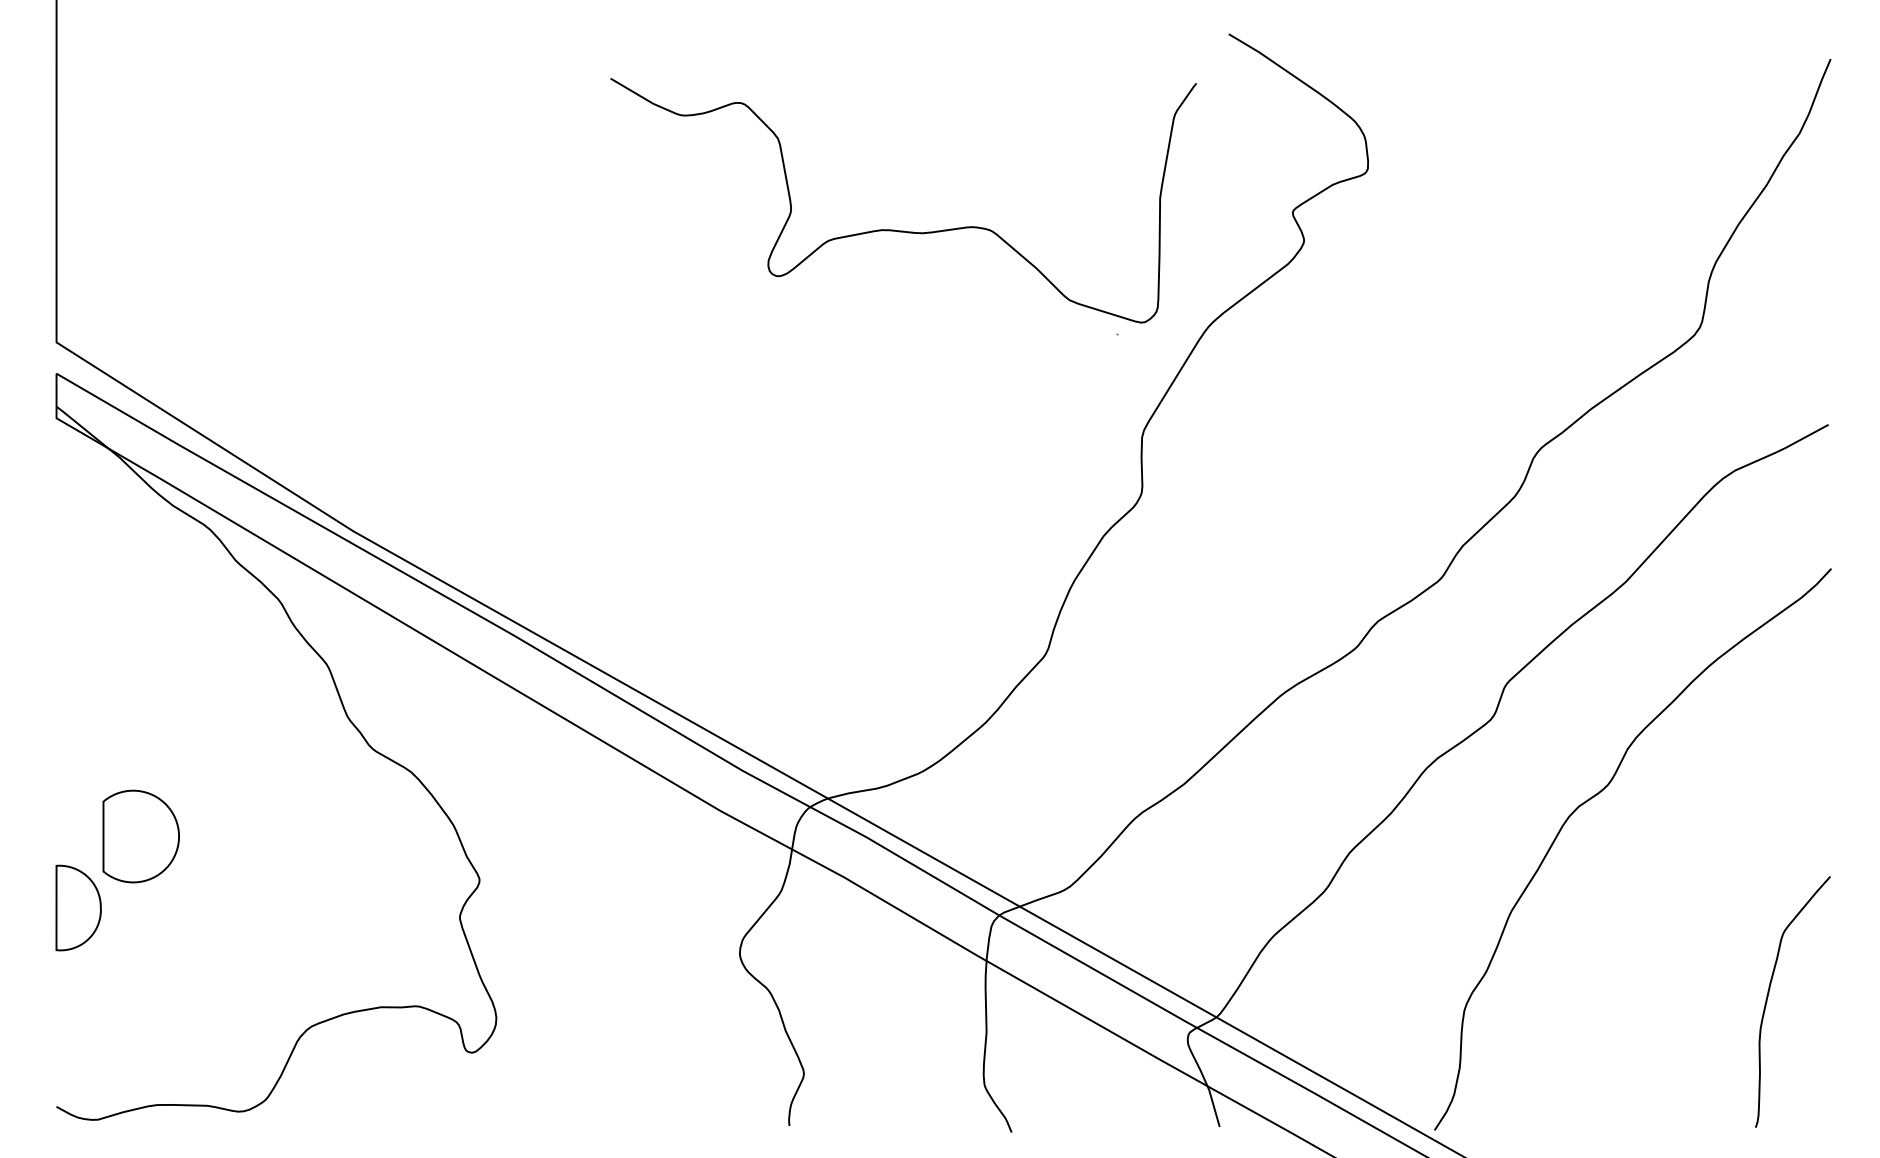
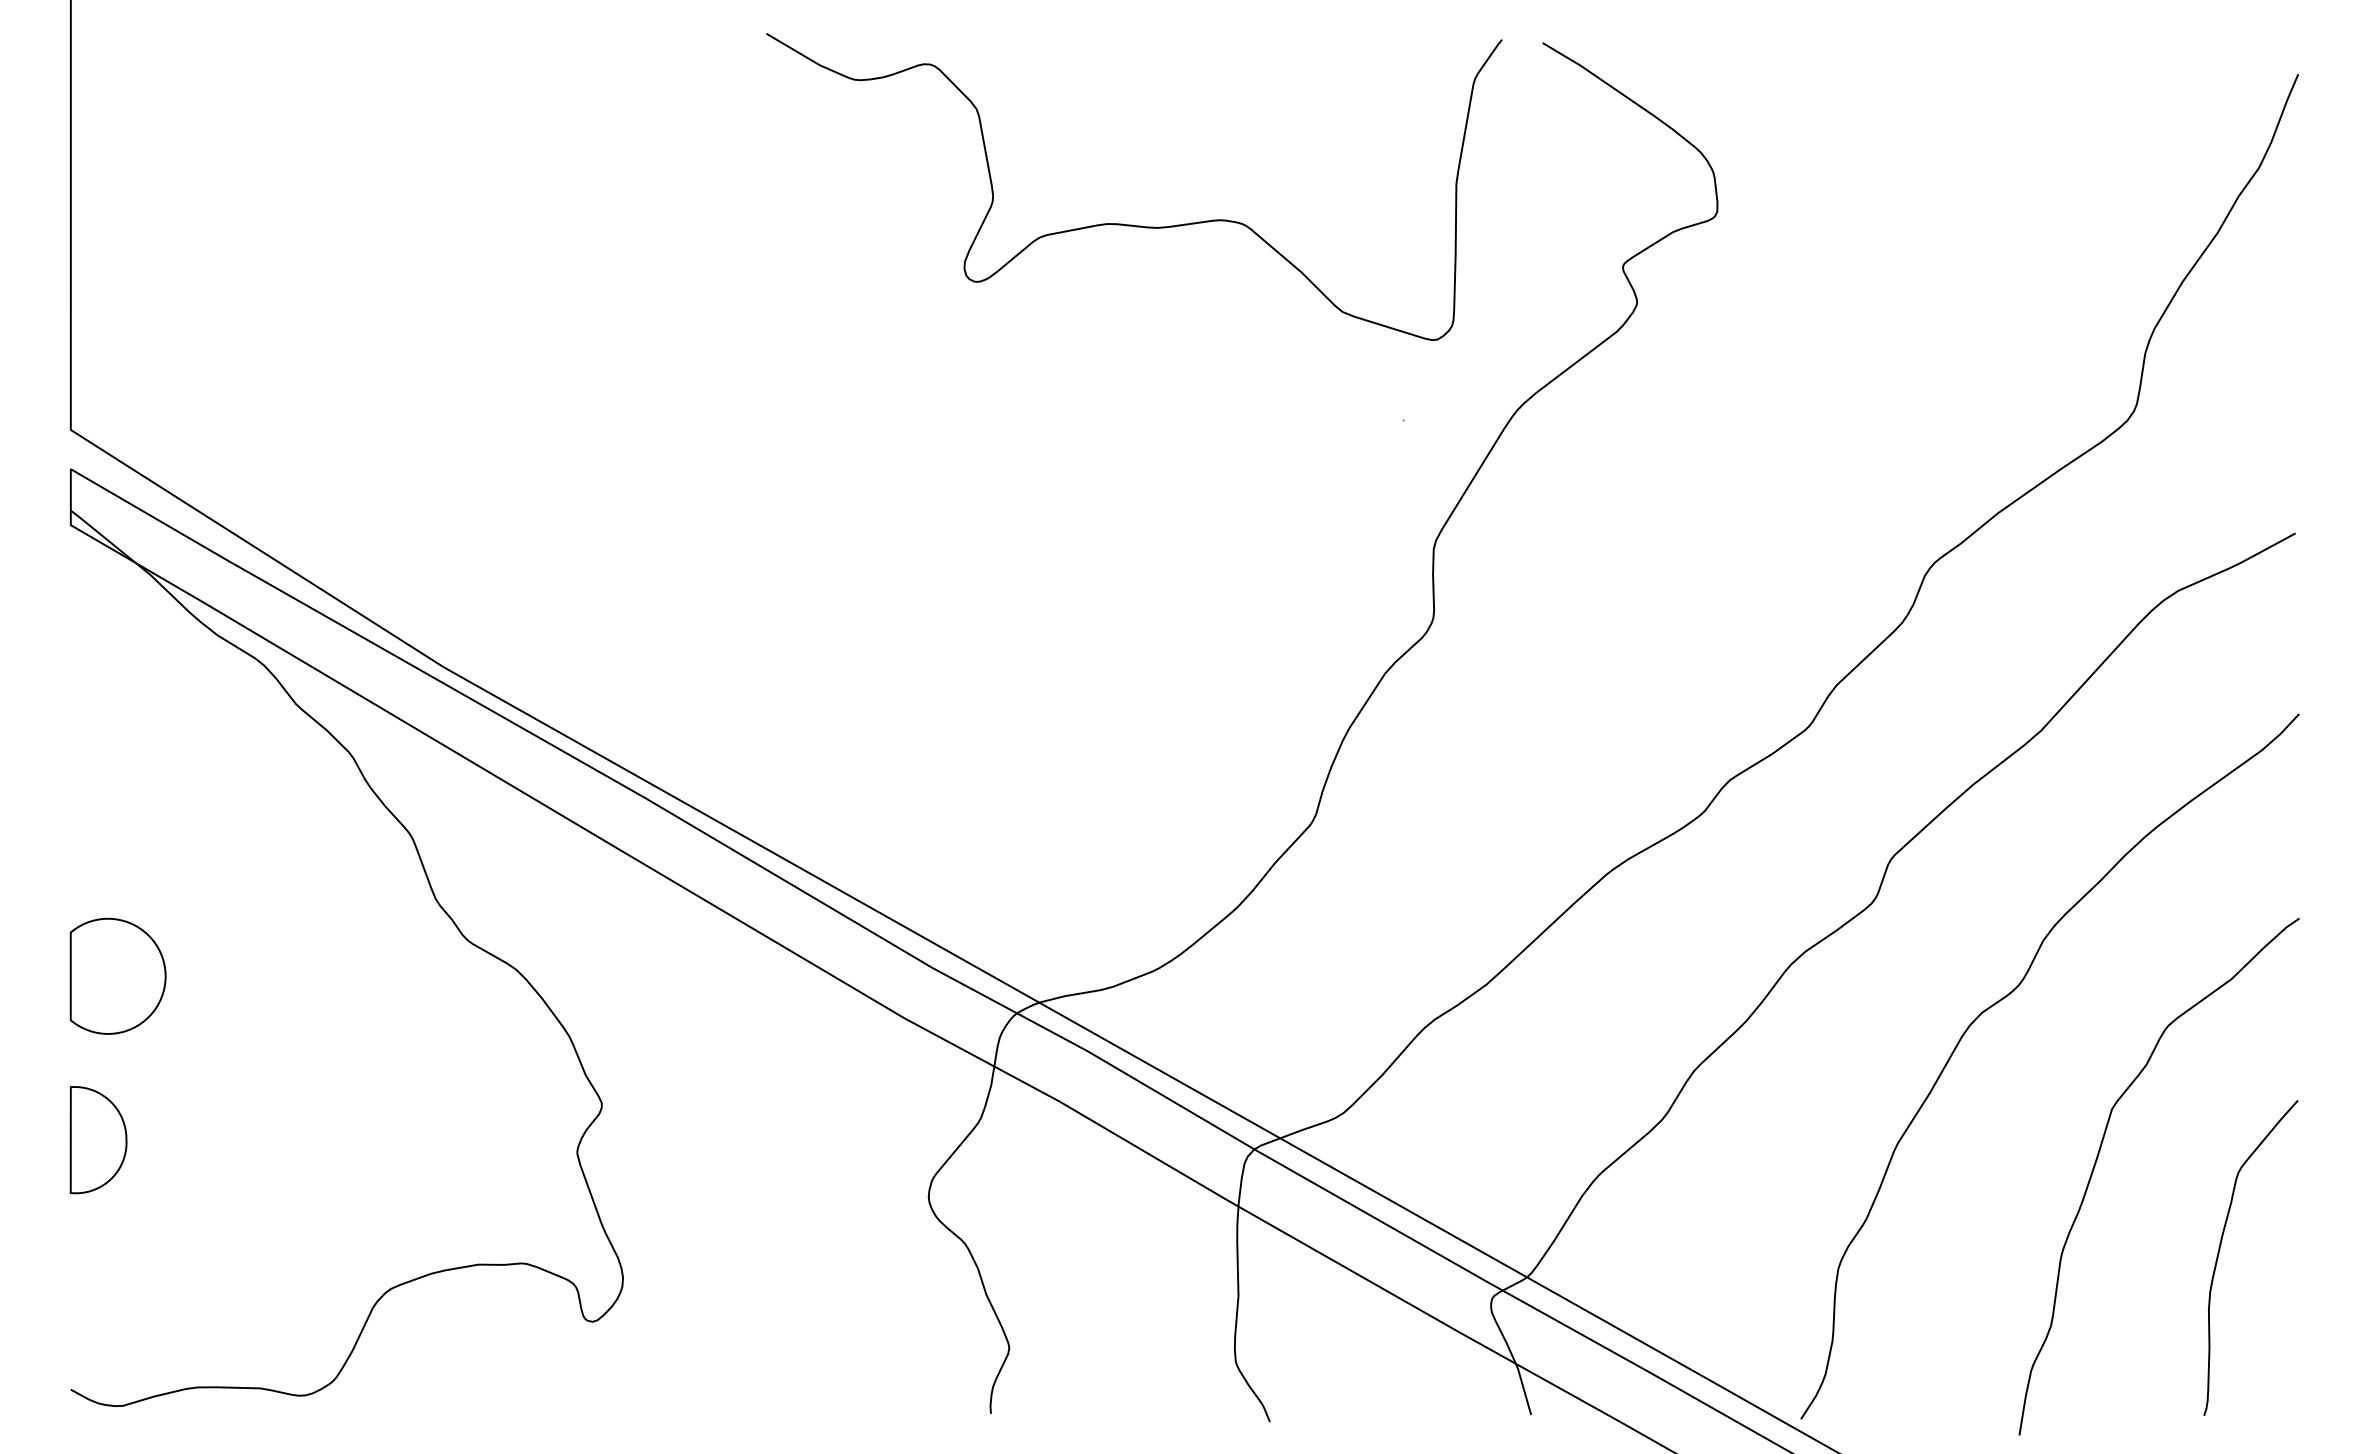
curve: (902, 230) -> (1132, 224), moved
part: (140, 835) -> (117, 975), moved
curve: (1671, 921) -> (2098, 1157), added

